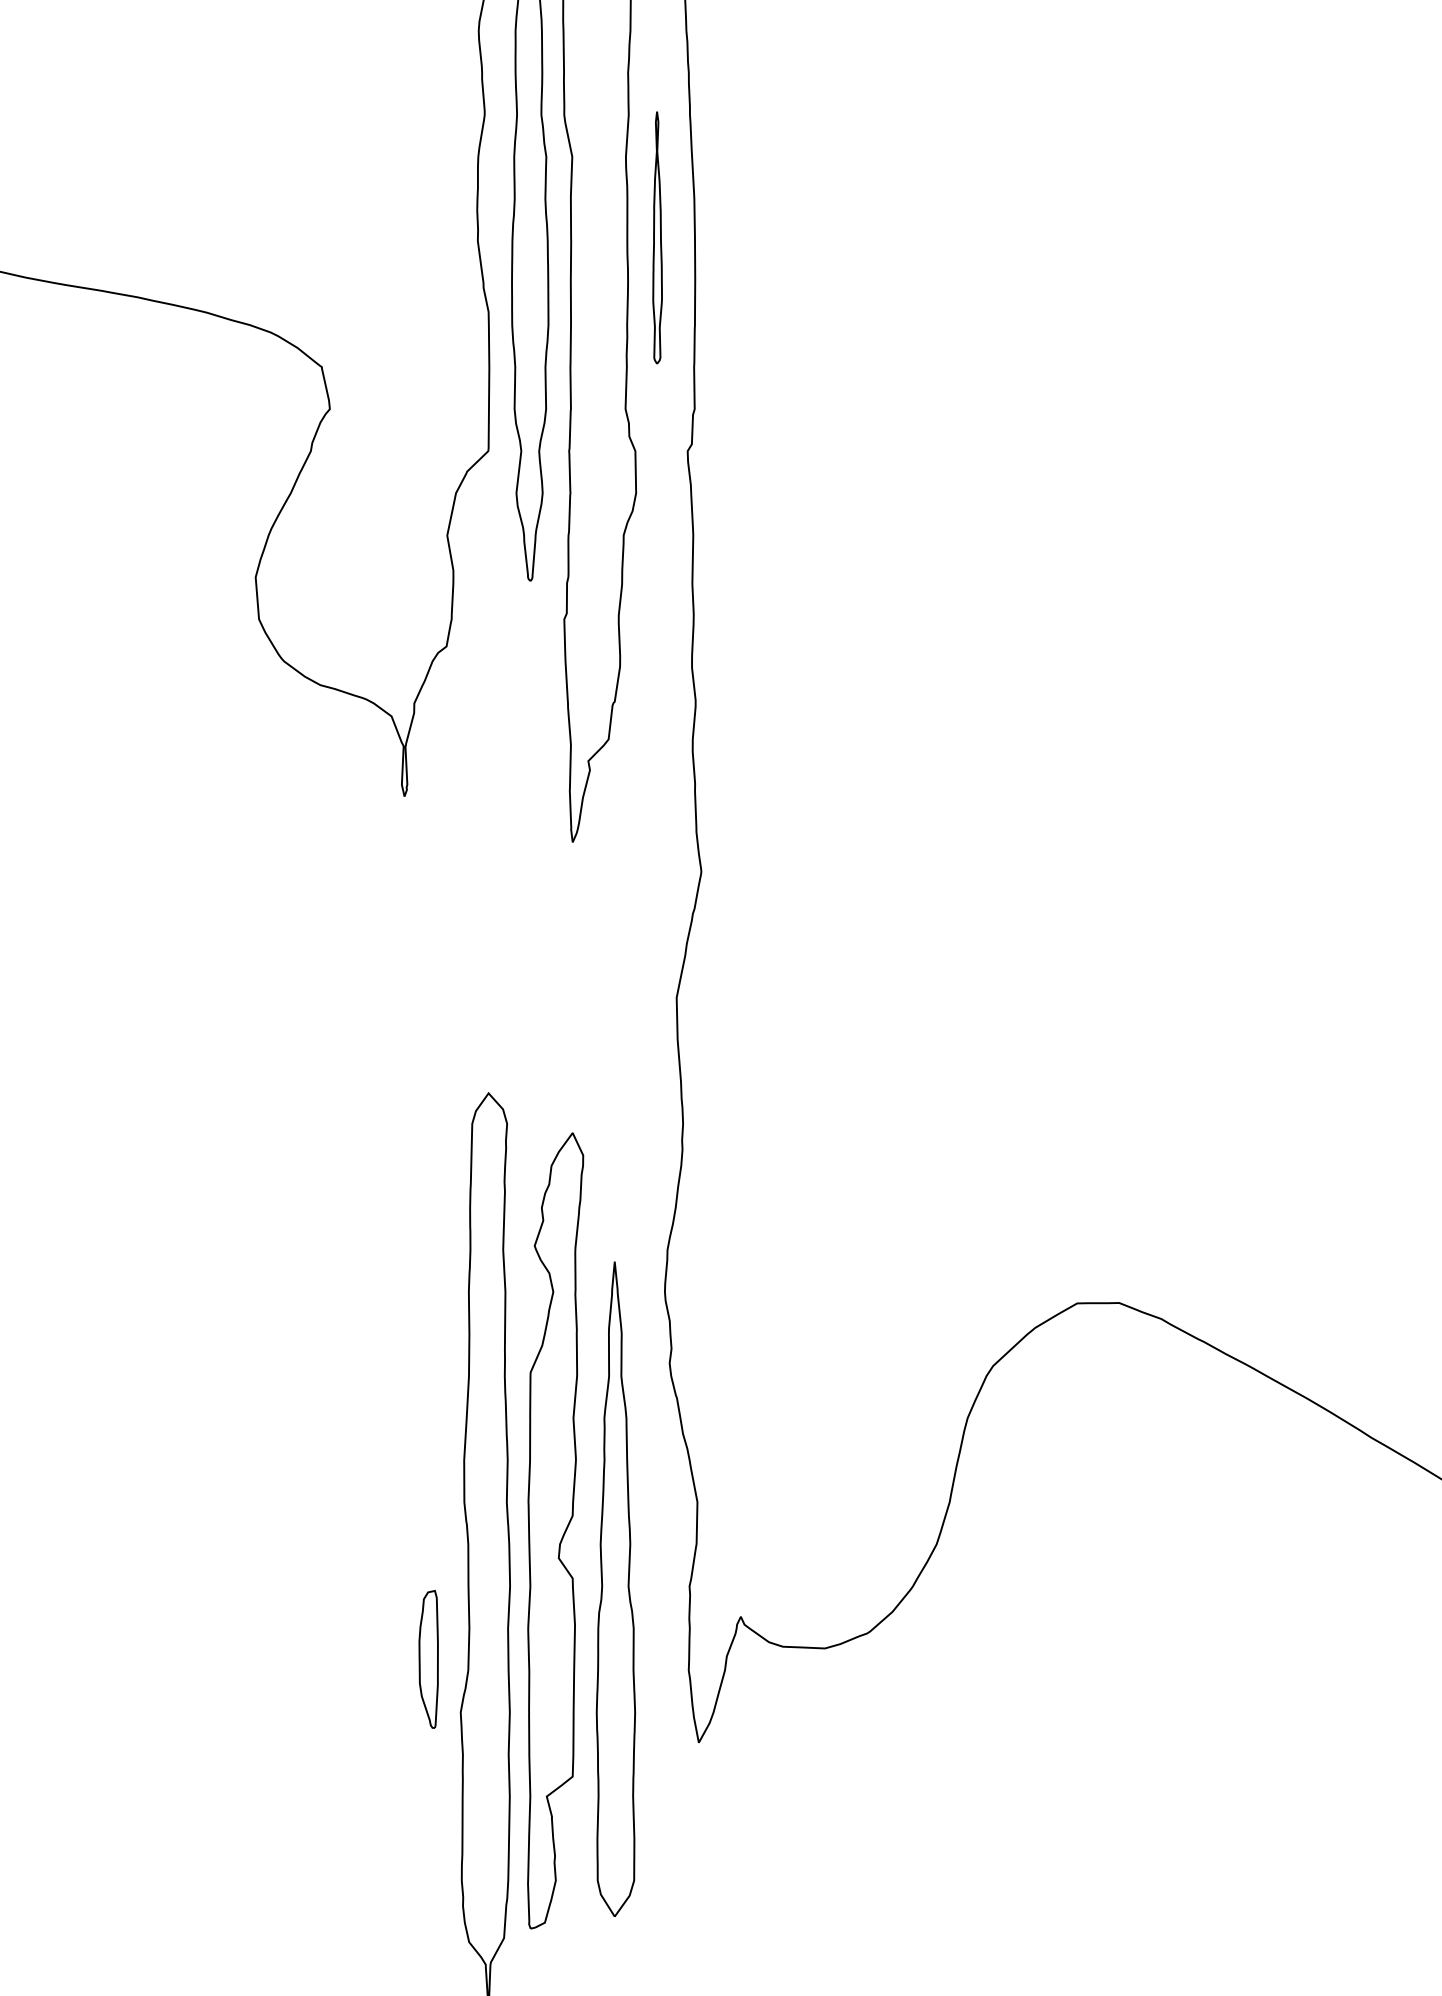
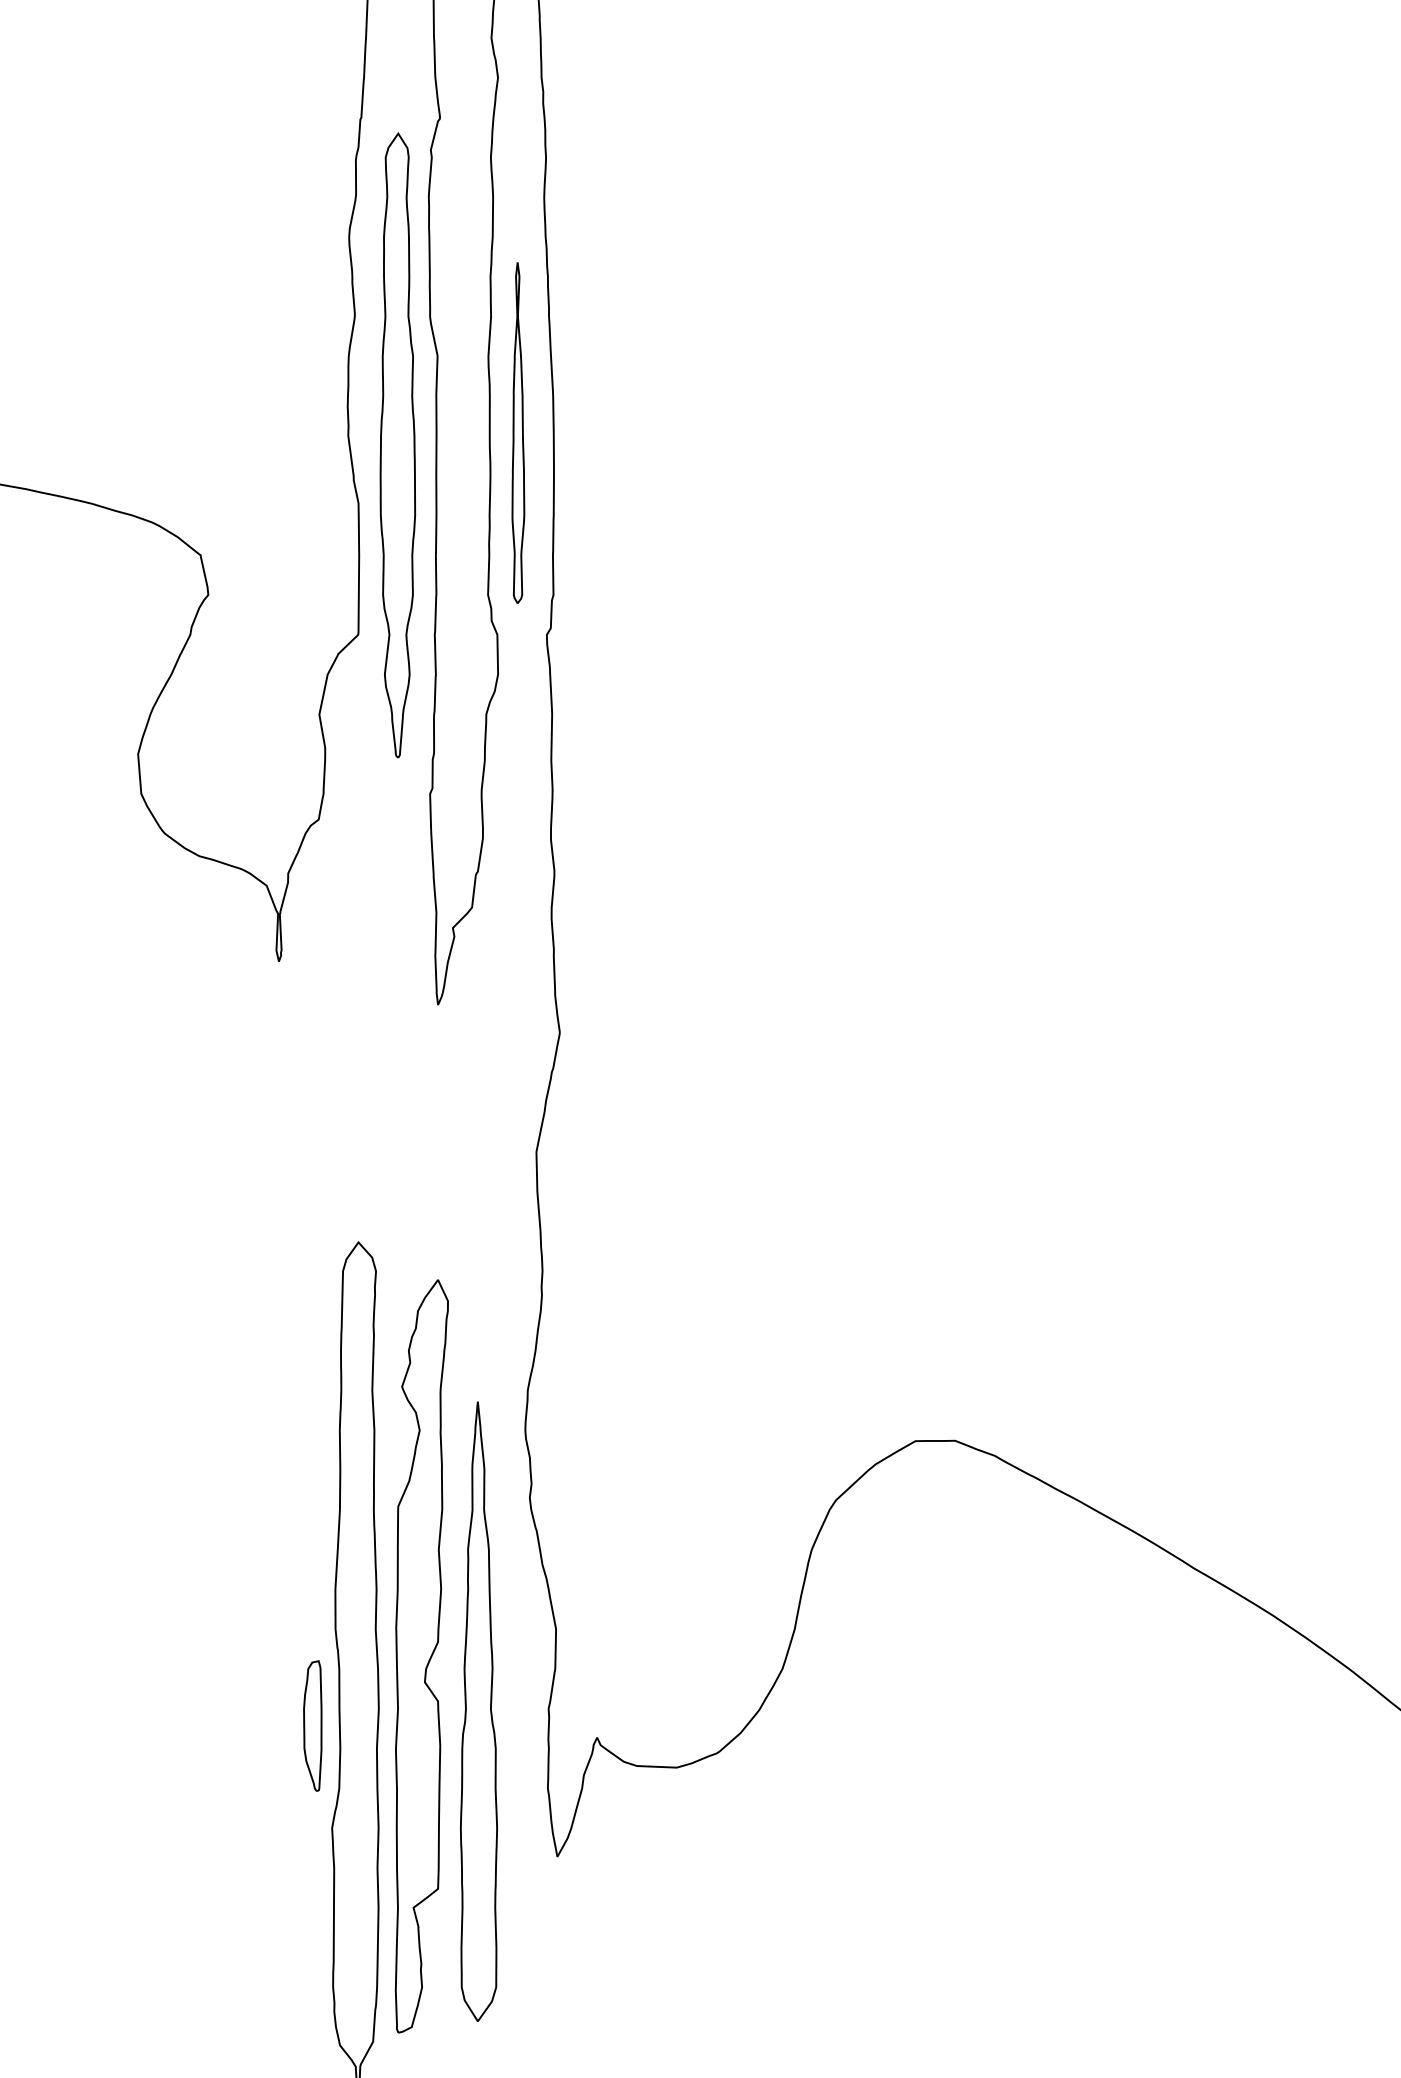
part: (657, 237) -> (518, 432), size x1.43
part: (428, 1658) -> (312, 1725), moved

